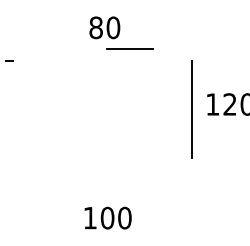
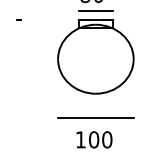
line: (129, 48) -> (95, 10), moved
part: (109, 109) -> (95, 56), added
line: (109, 189) -> (95, 117), added

